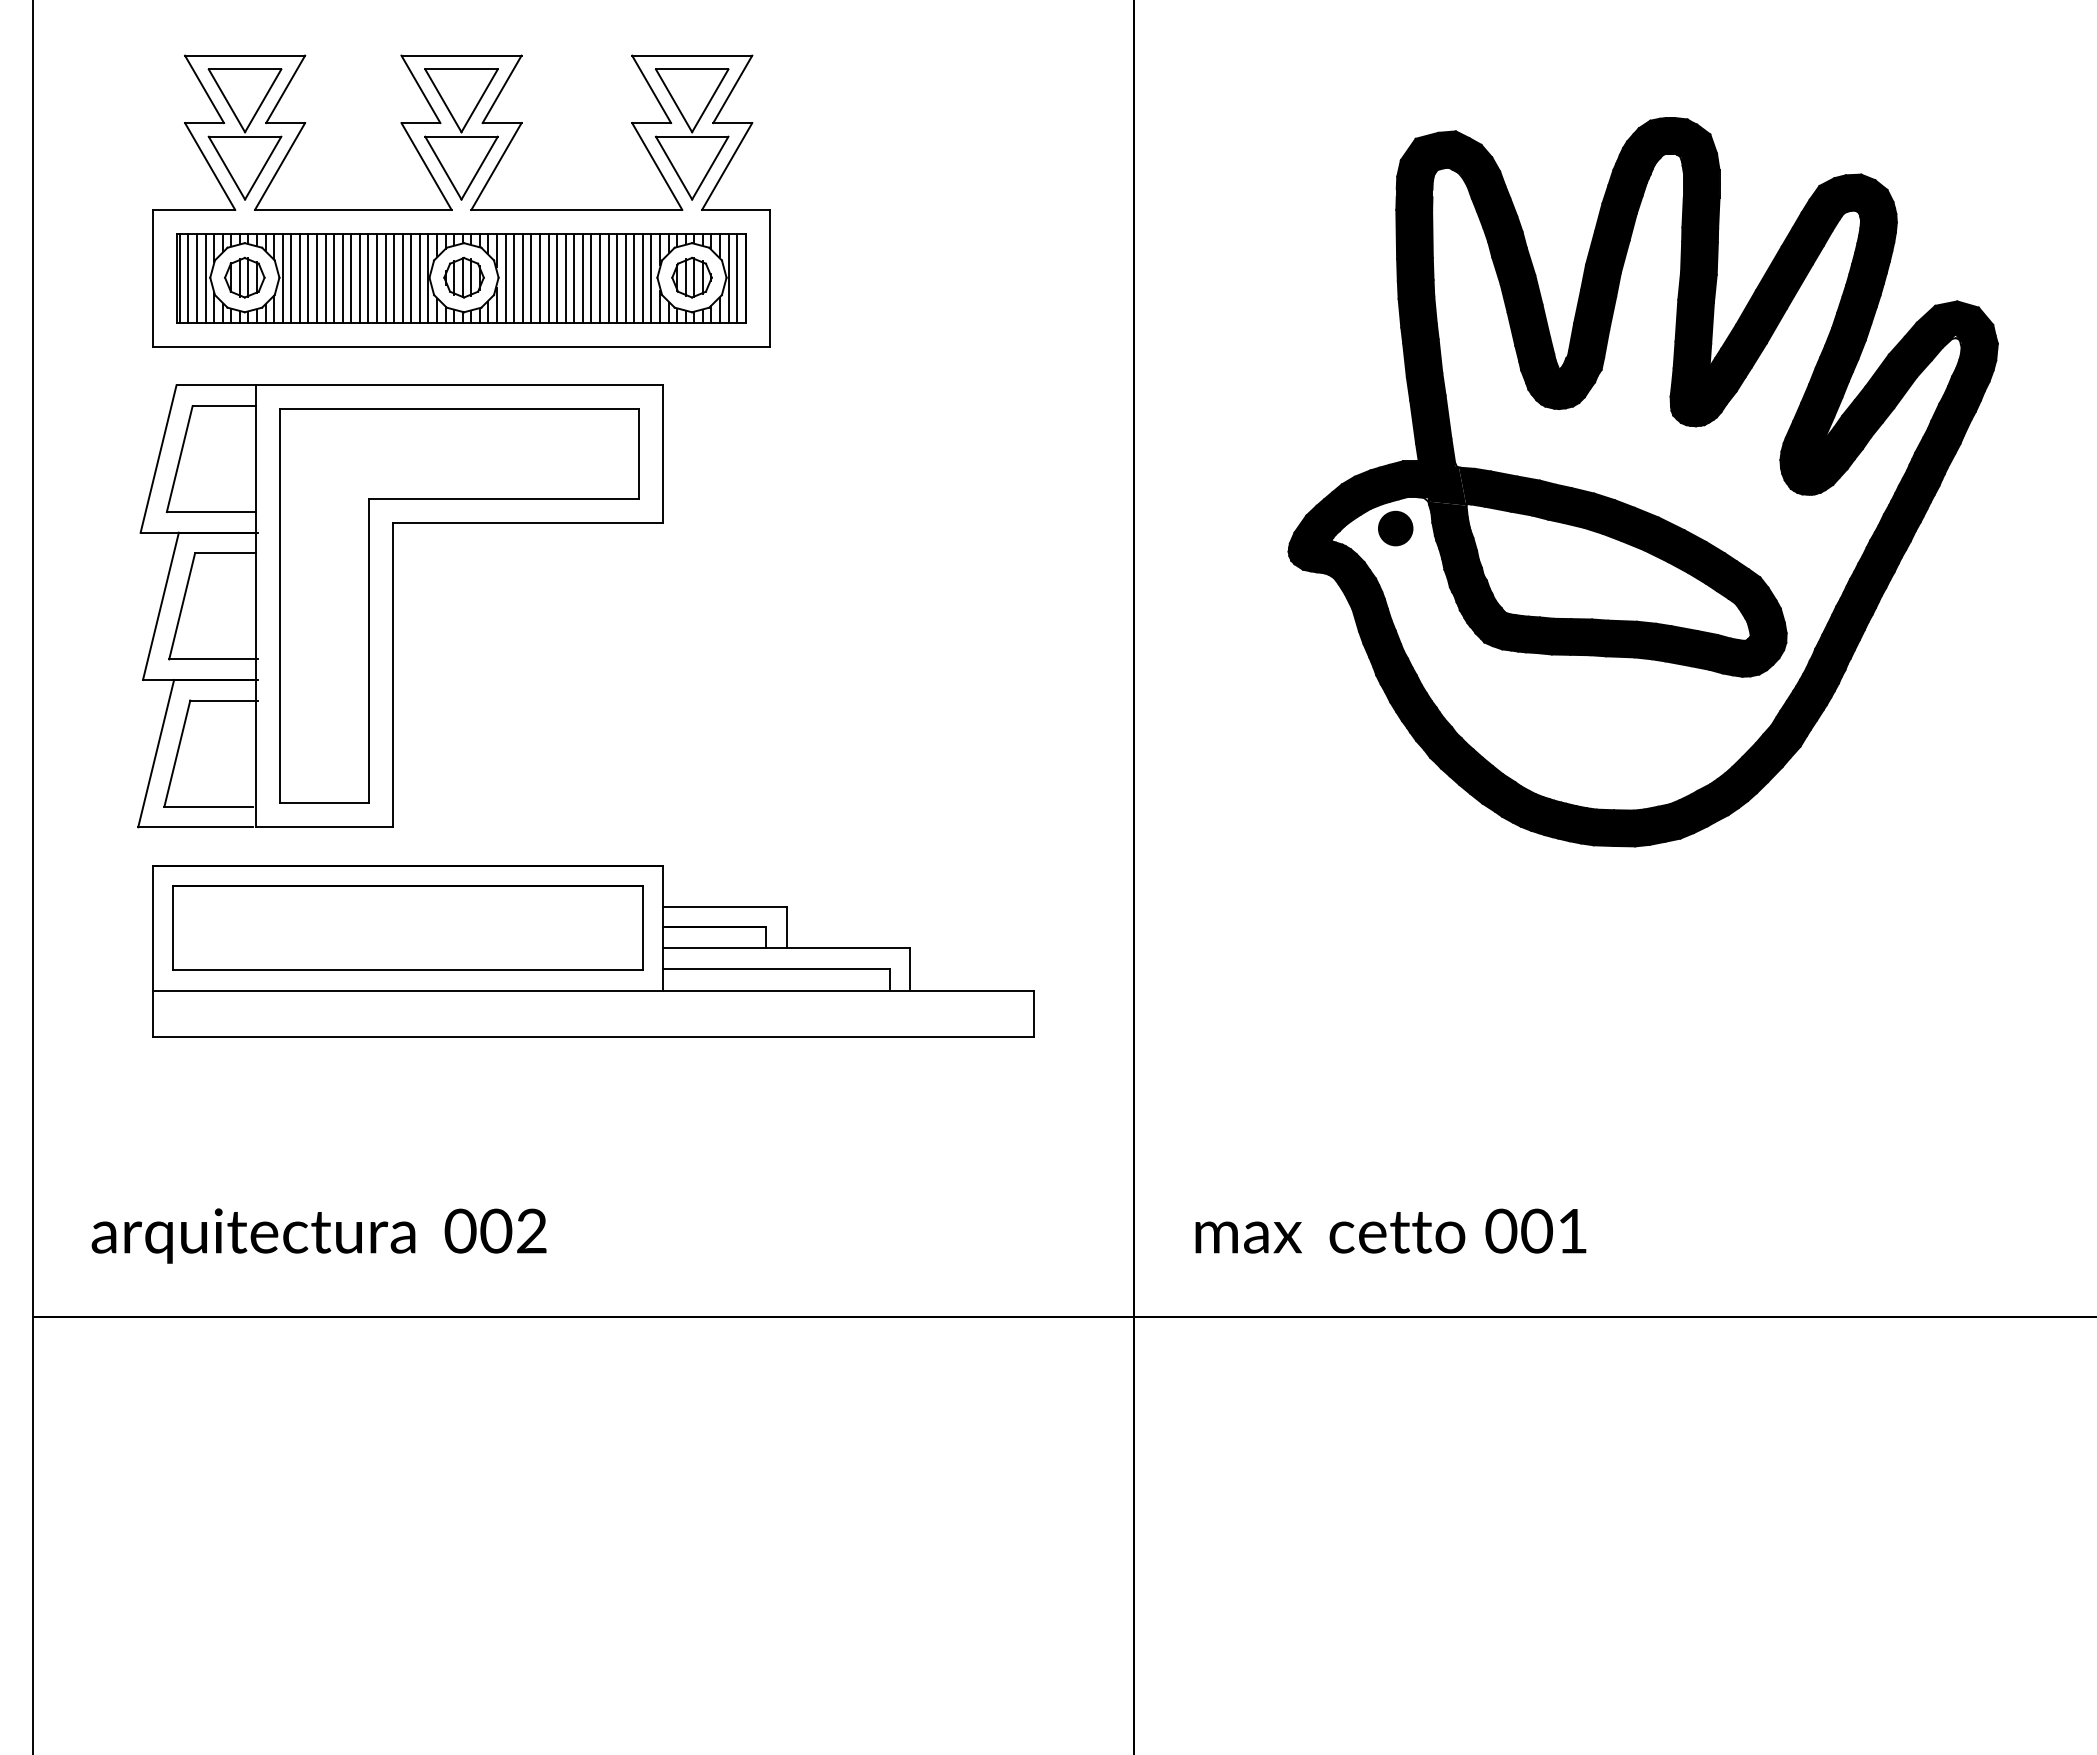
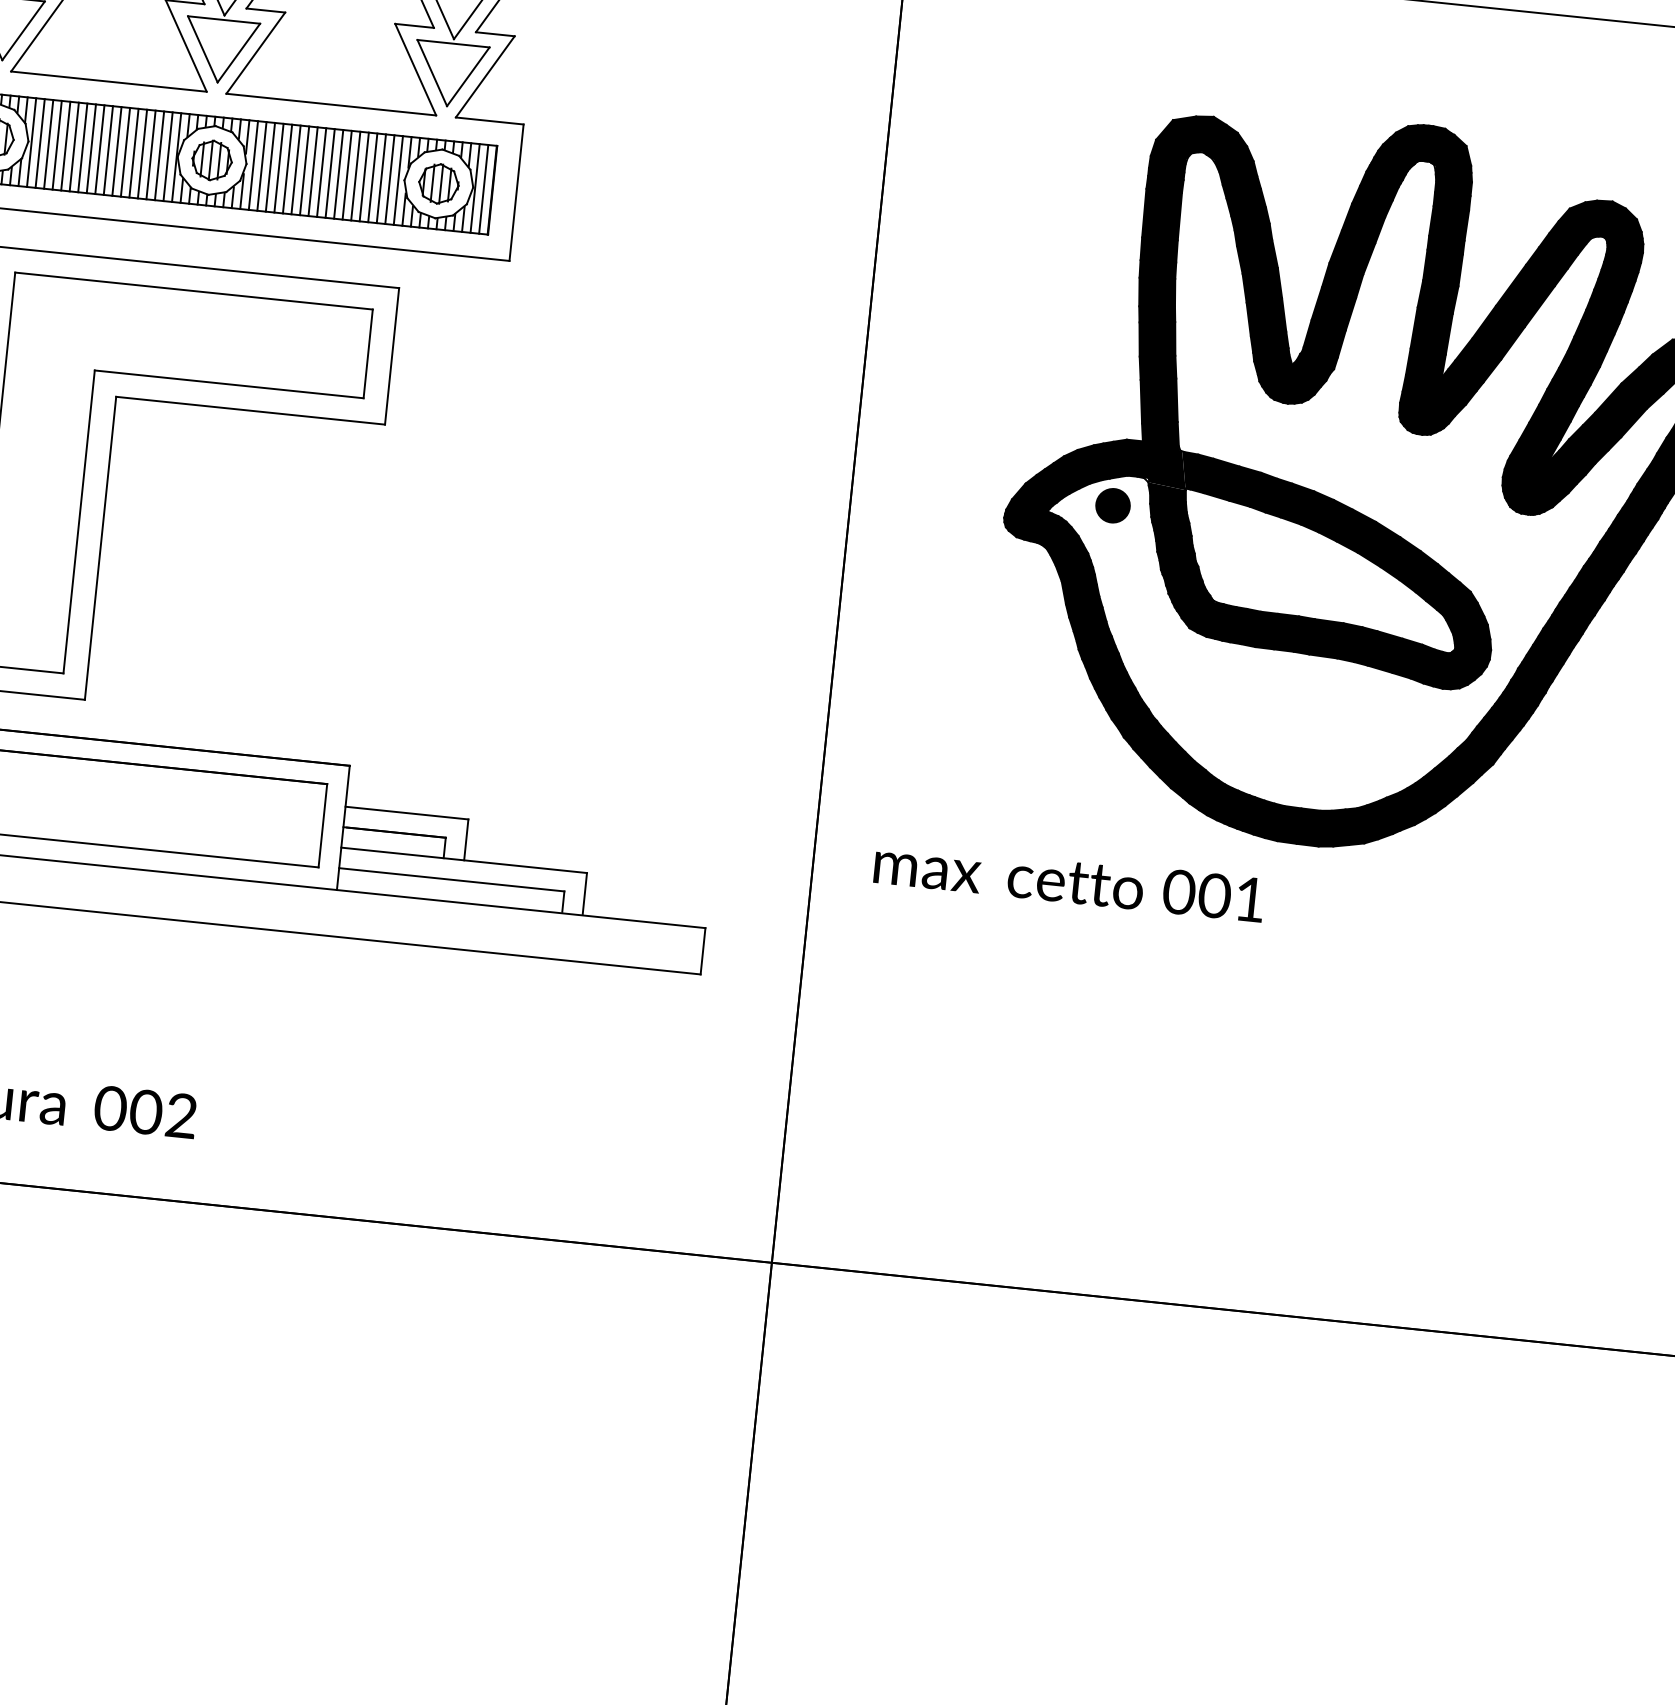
text: (1390, 1230) -> (1069, 880), moved

